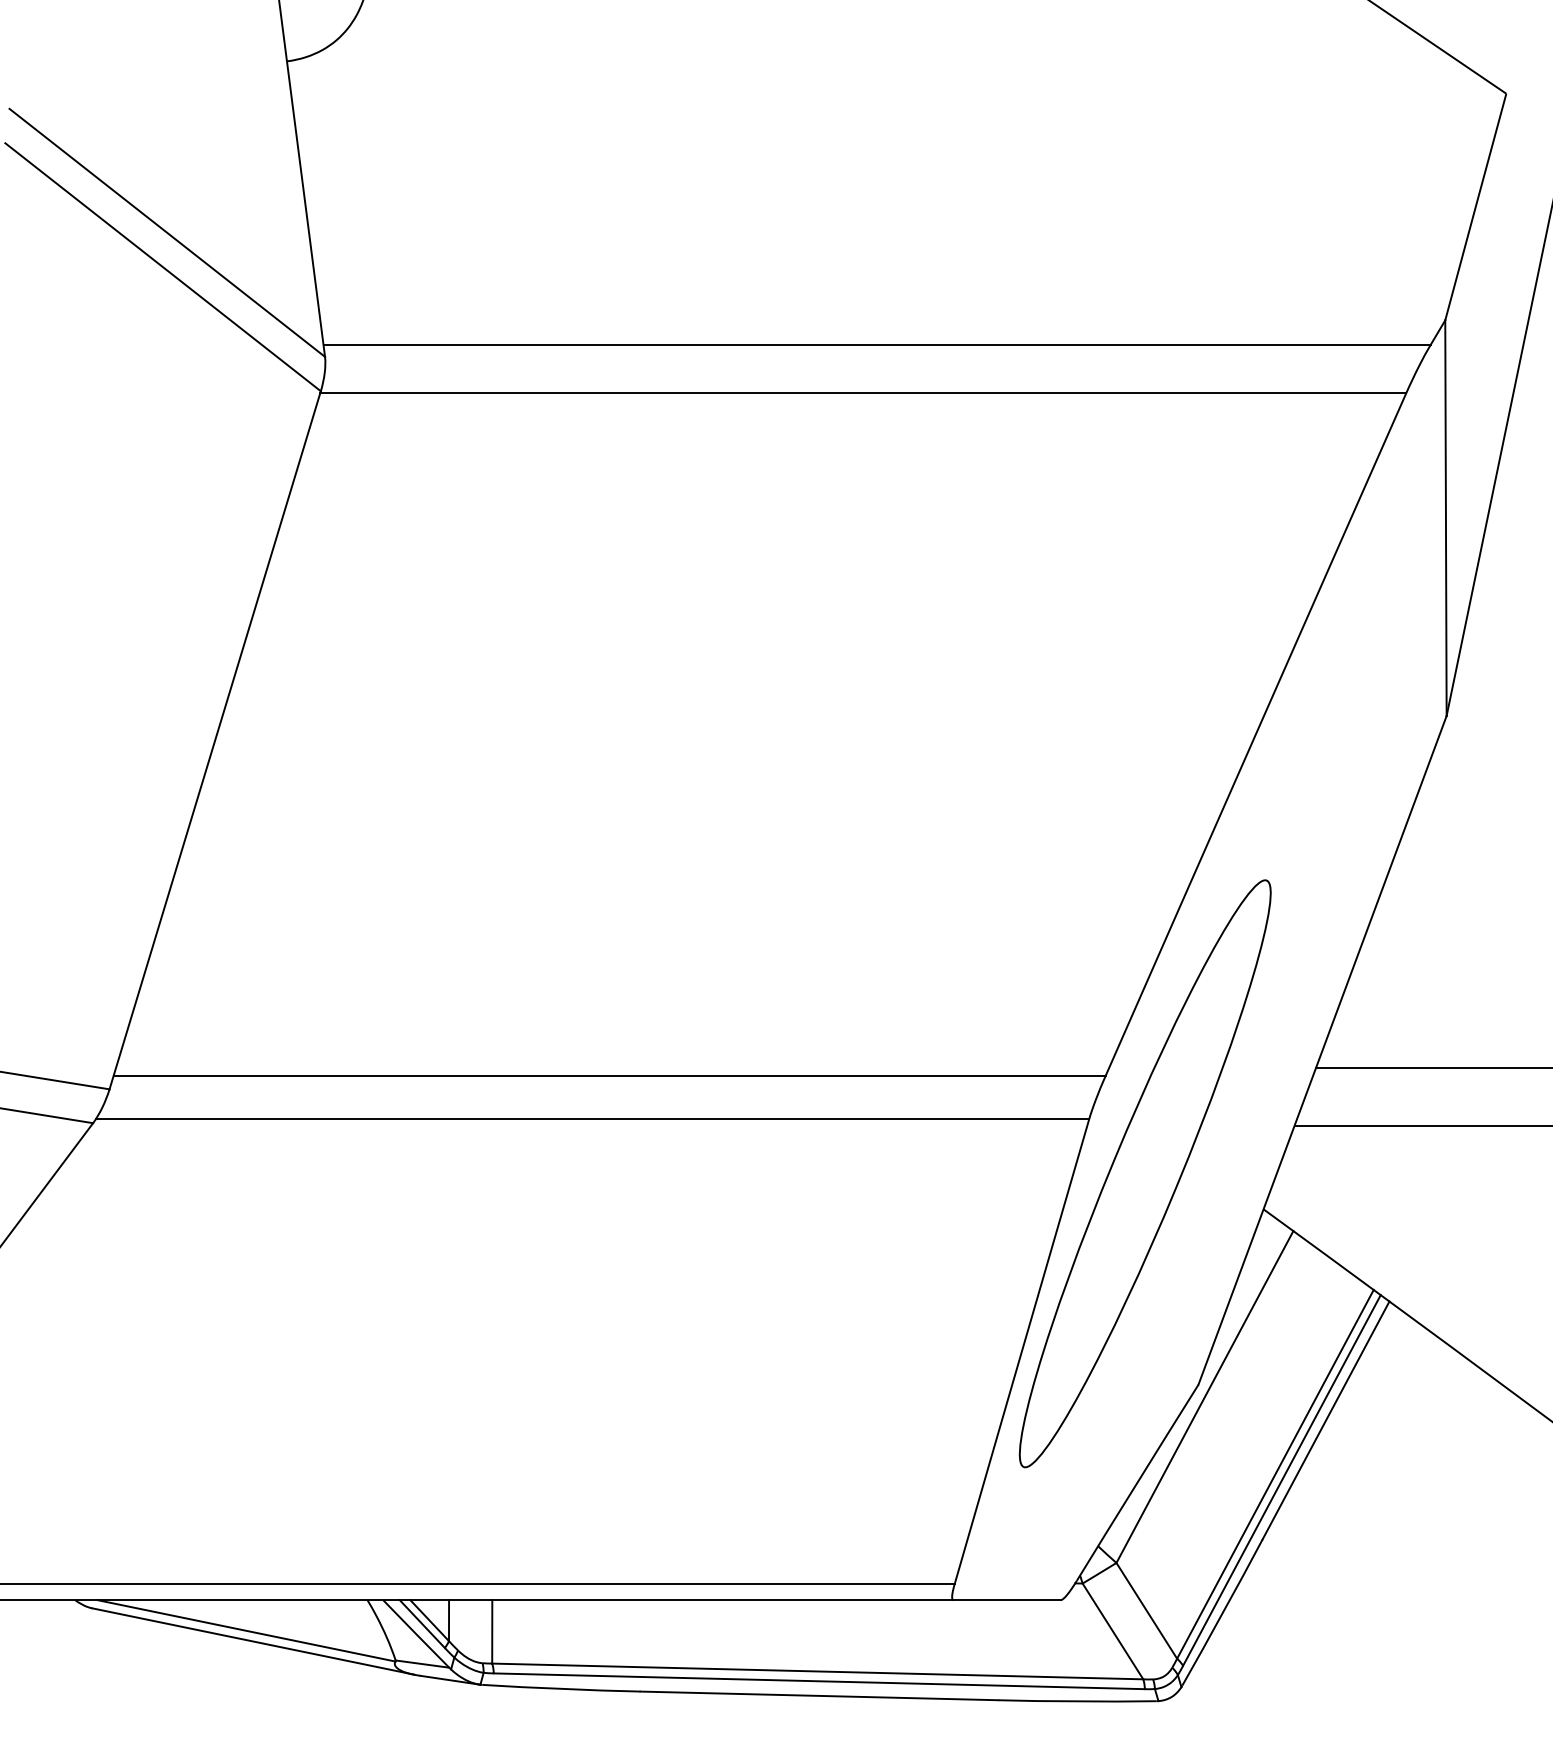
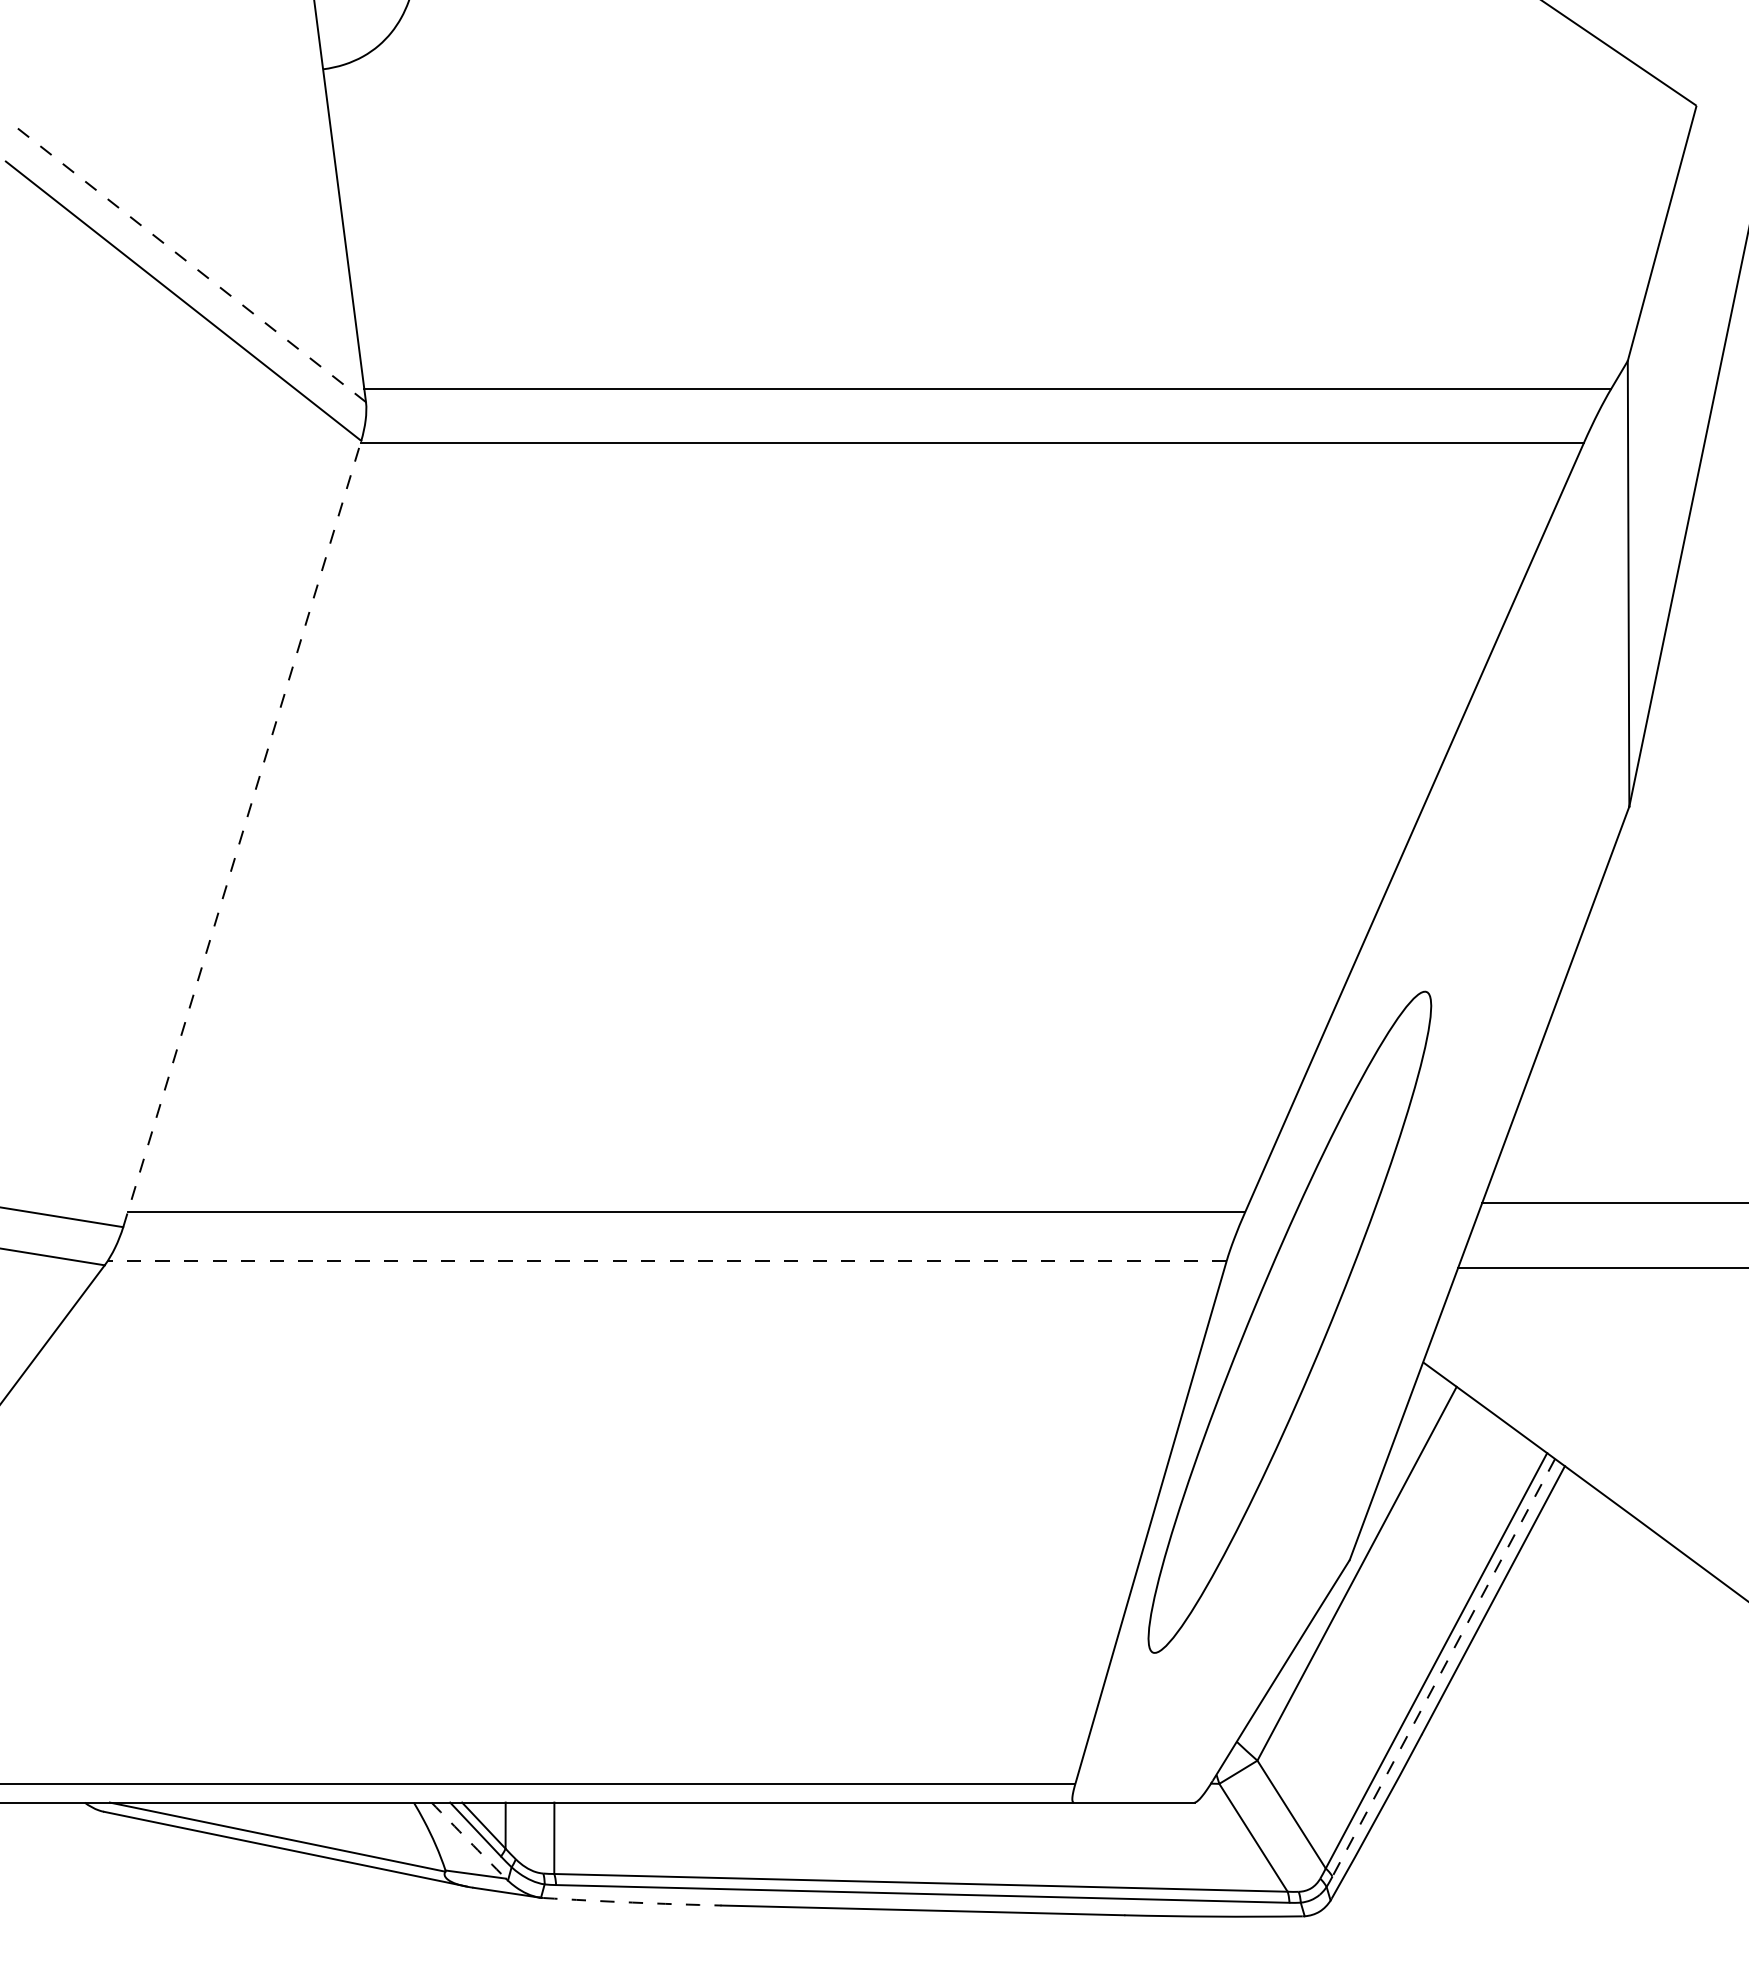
line: (166, 232) -> (187, 262), solid -> dashed
line: (215, 740) -> (242, 834), solid -> dashed
line: (591, 1118) -> (666, 1260), solid -> dashed
line: (1281, 1480) -> (1443, 1667), solid -> dashed
arc: (416, 1633) -> (468, 1840), solid -> dashed
arc: (561, 1688) -> (632, 1902), solid -> dashed

